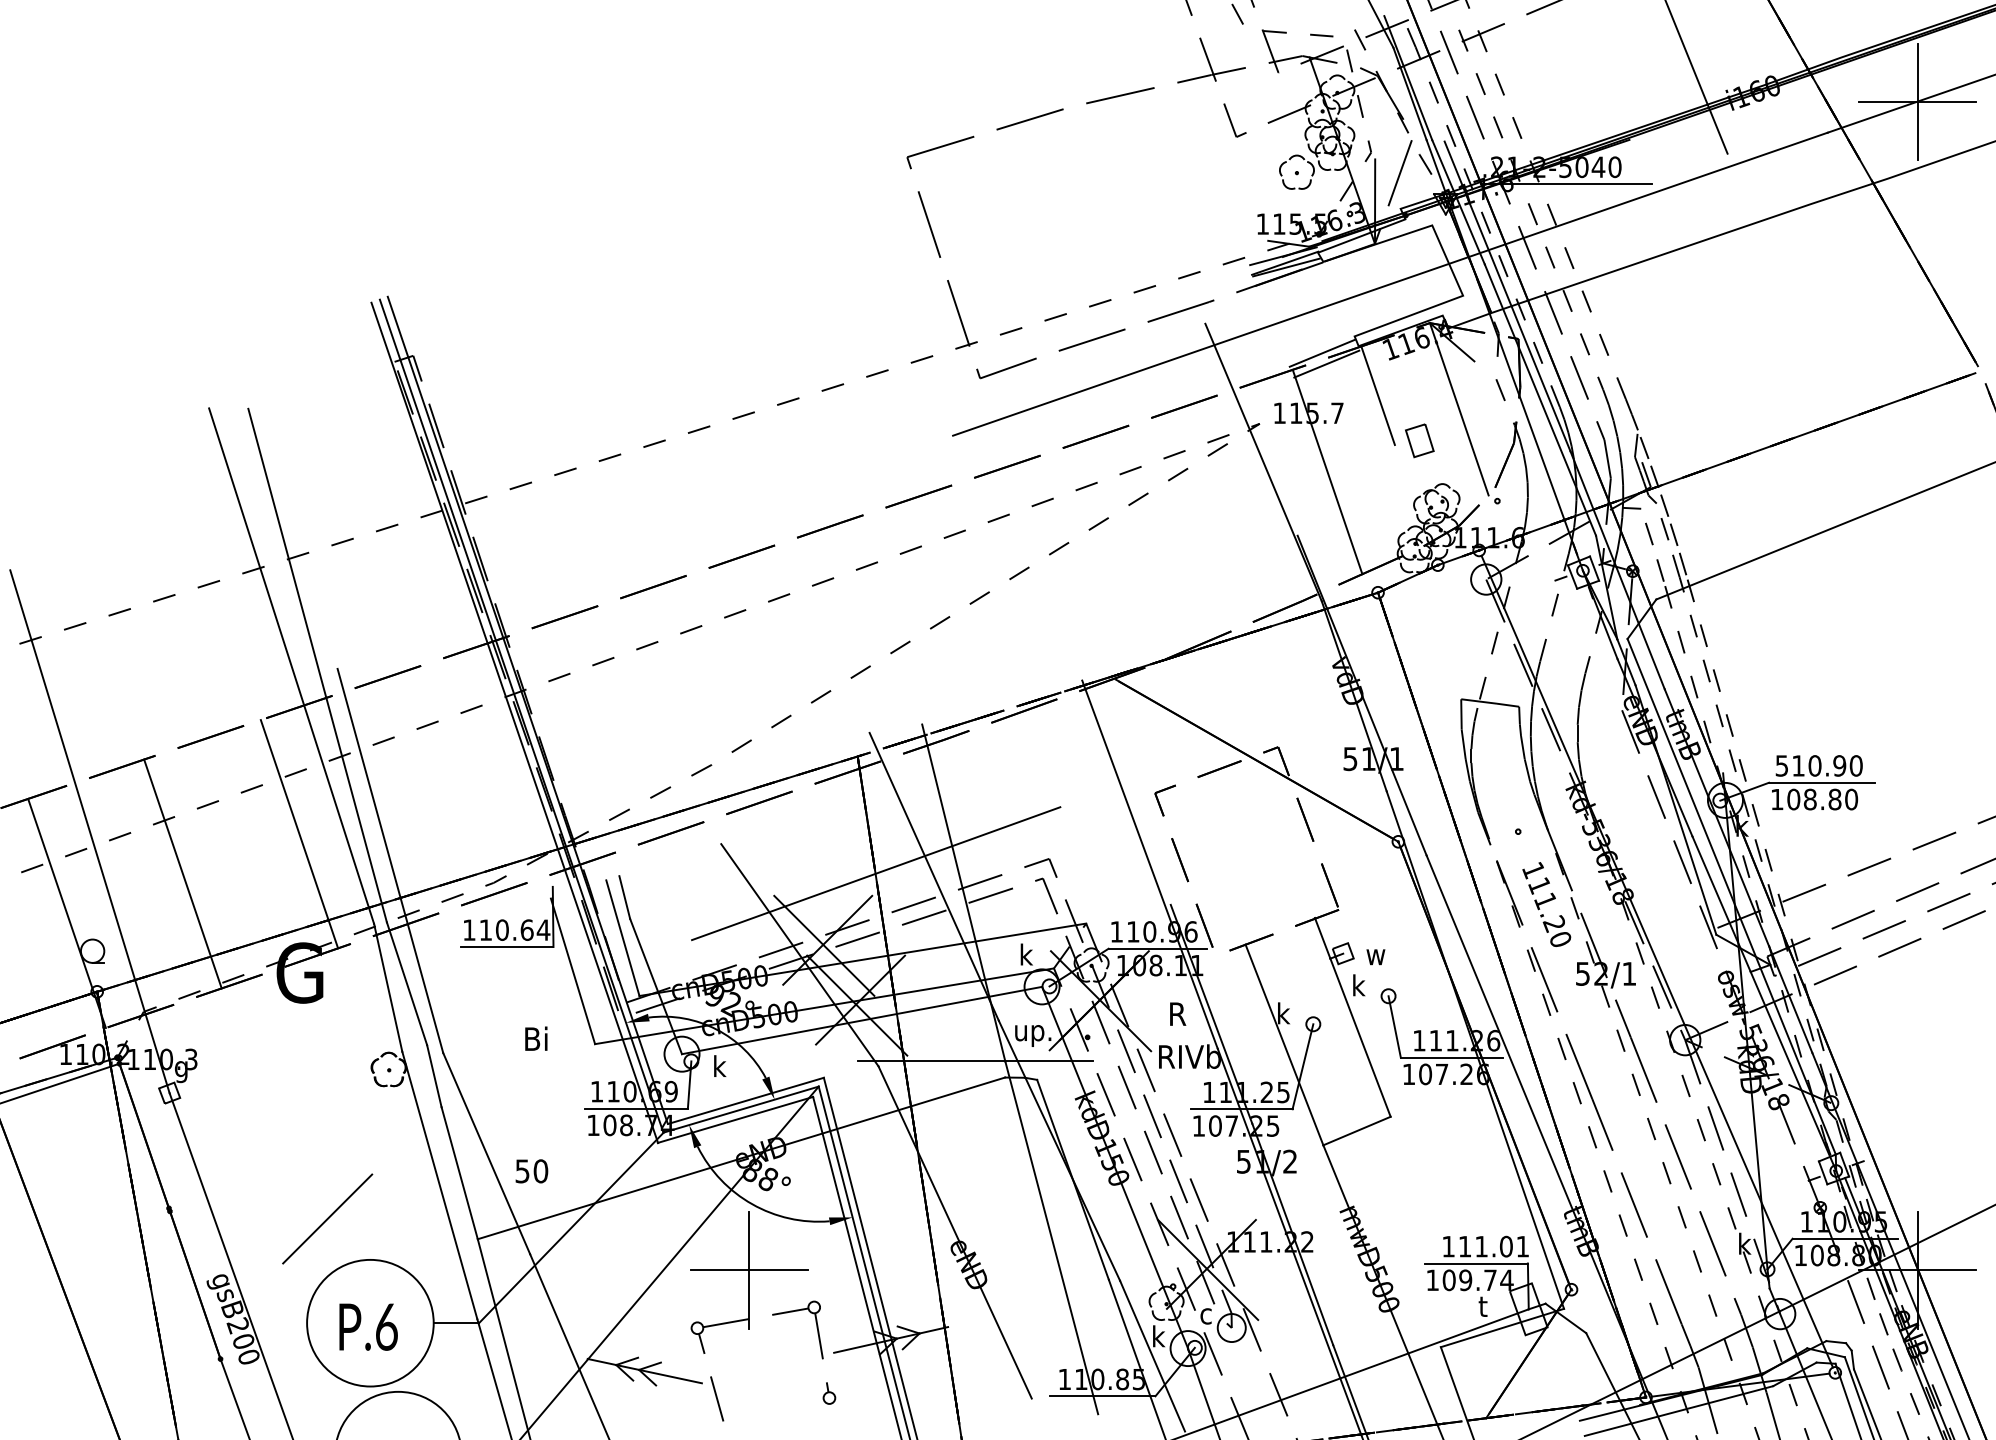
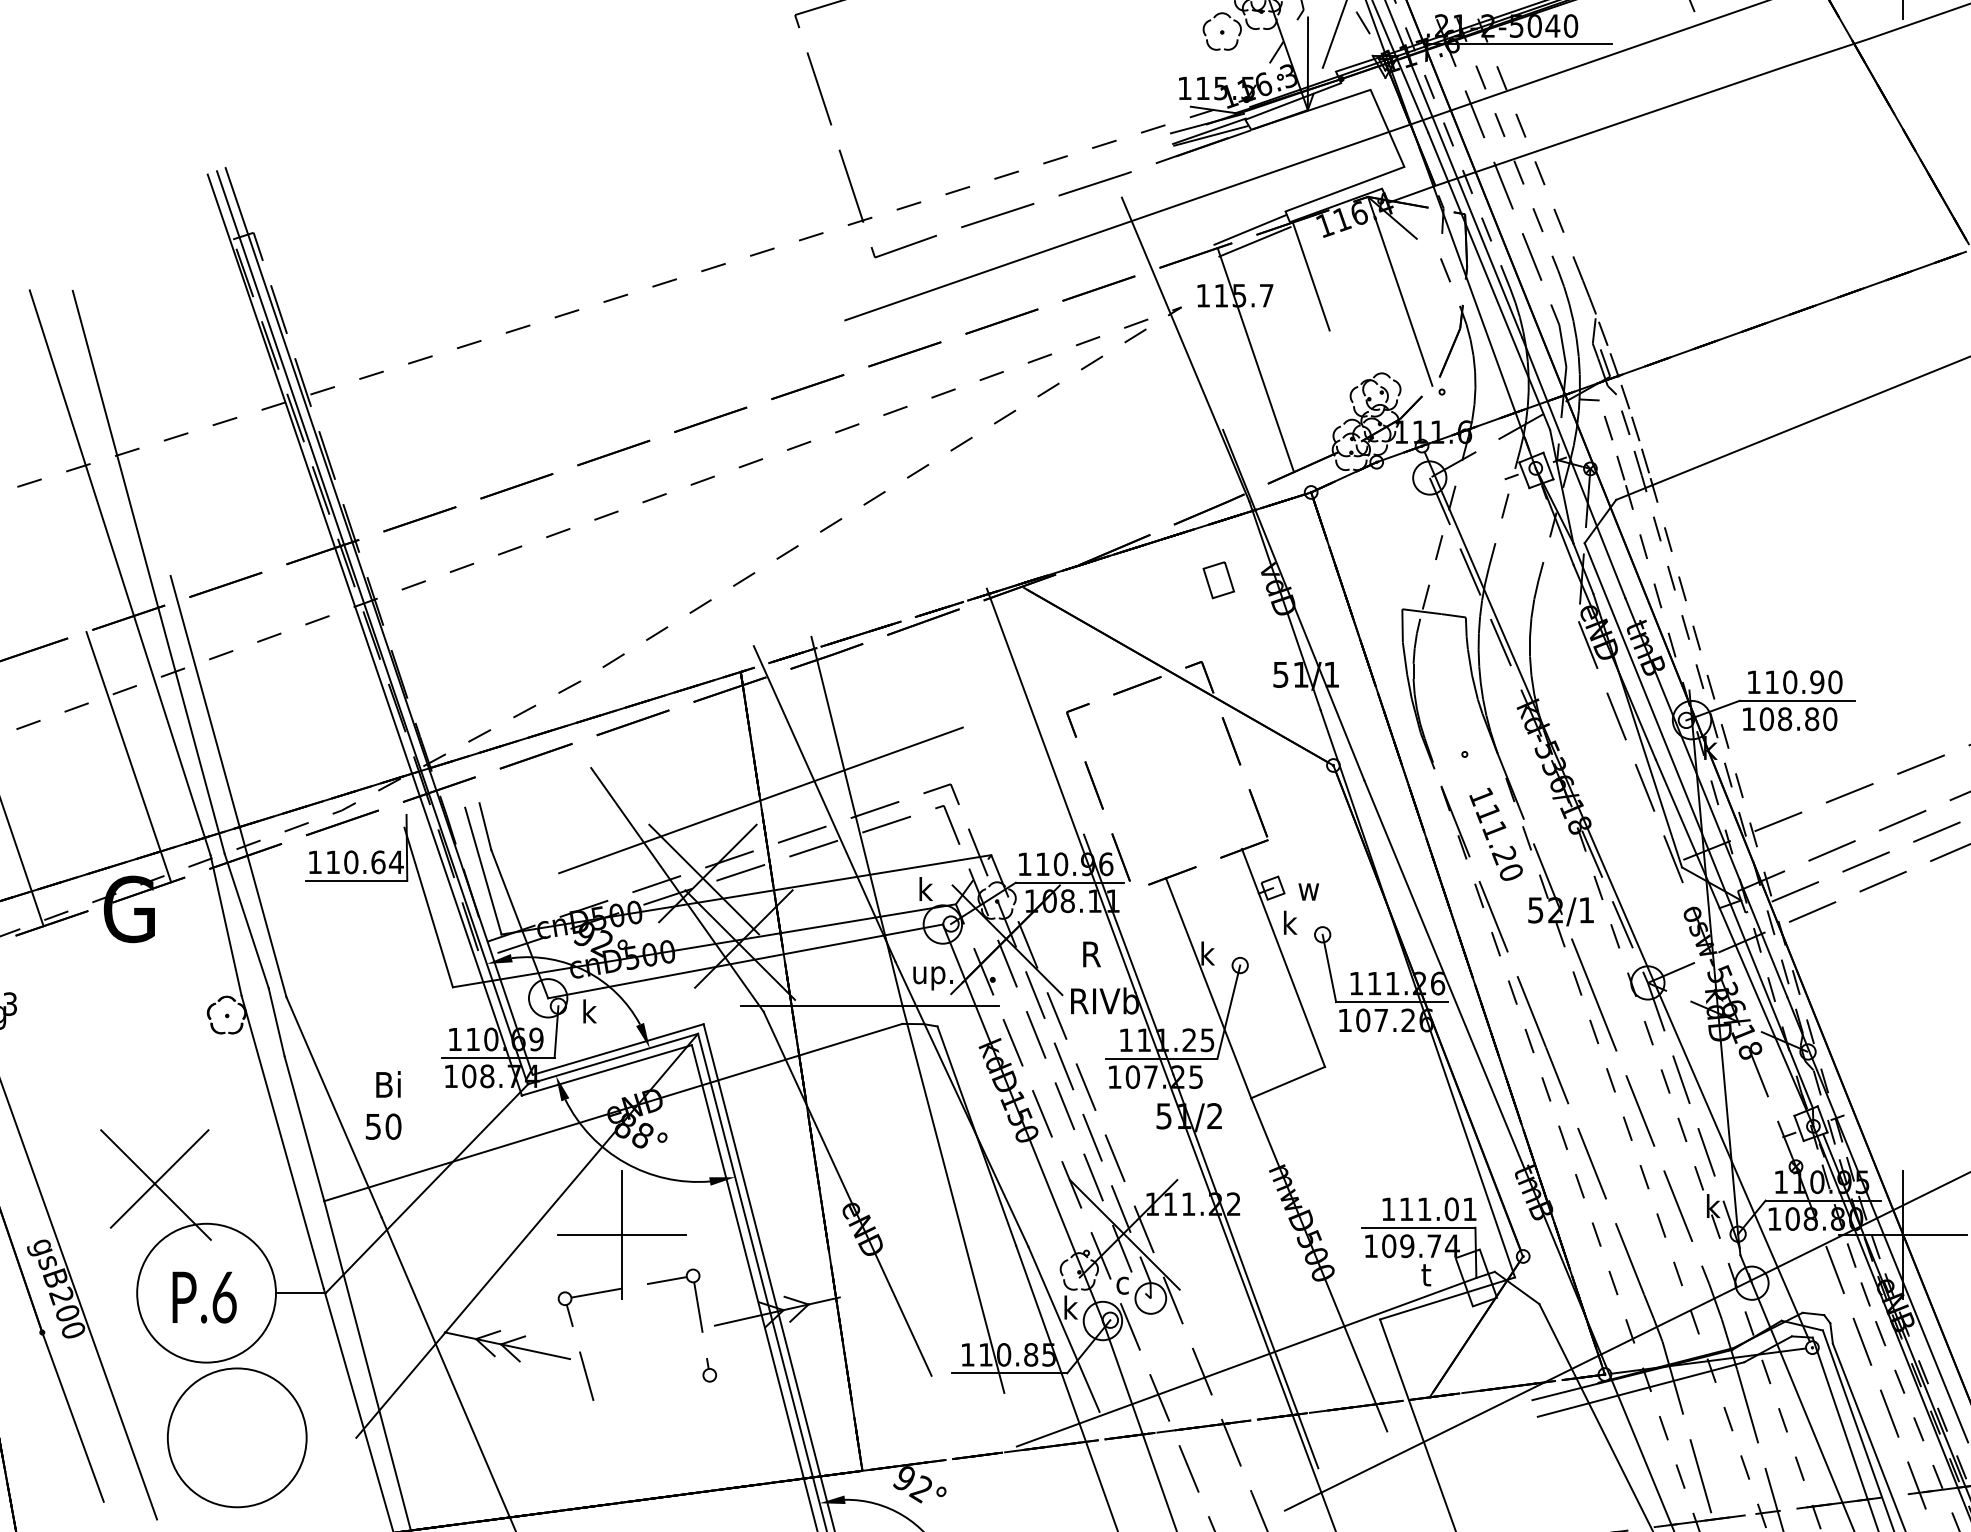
part: (1419, 440) -> (1218, 579), moved
text: (1781, 765) -> (1753, 681), 510.90 -> 110.90
text: (536, 1038) -> (388, 1084), moved
line: (324, 1224) -> (156, 1185), added

